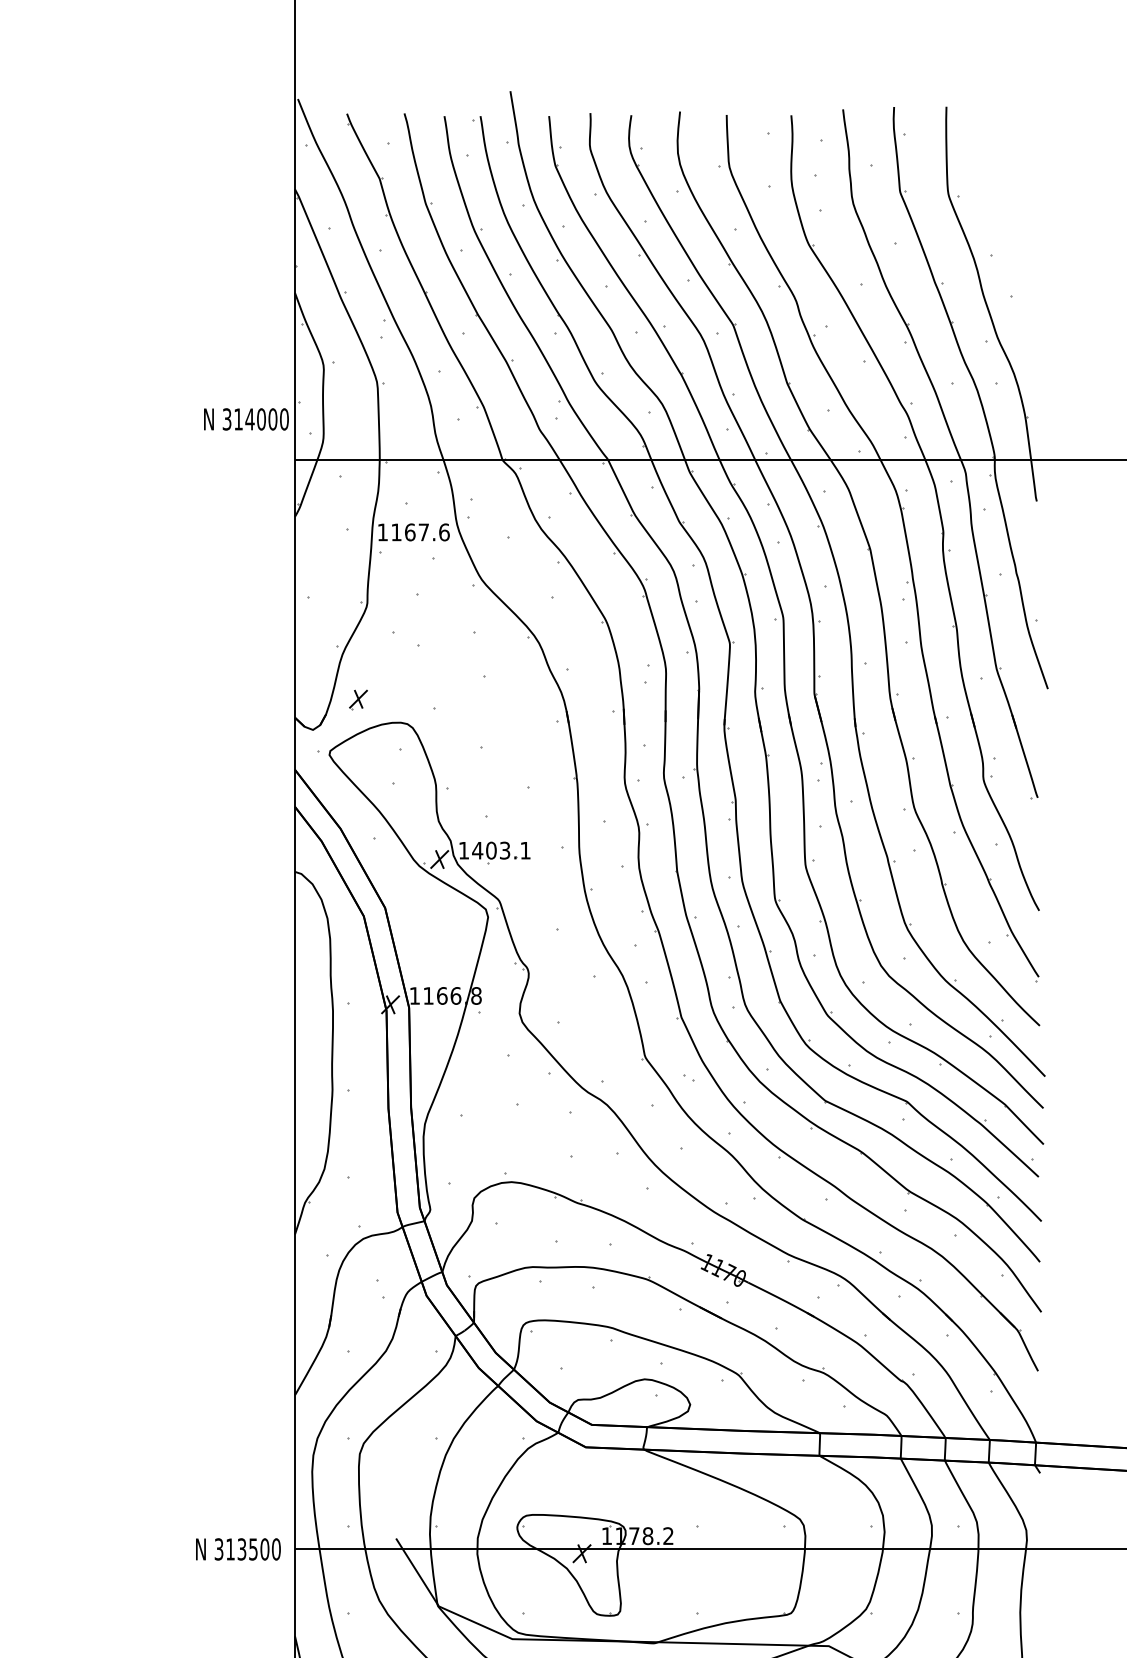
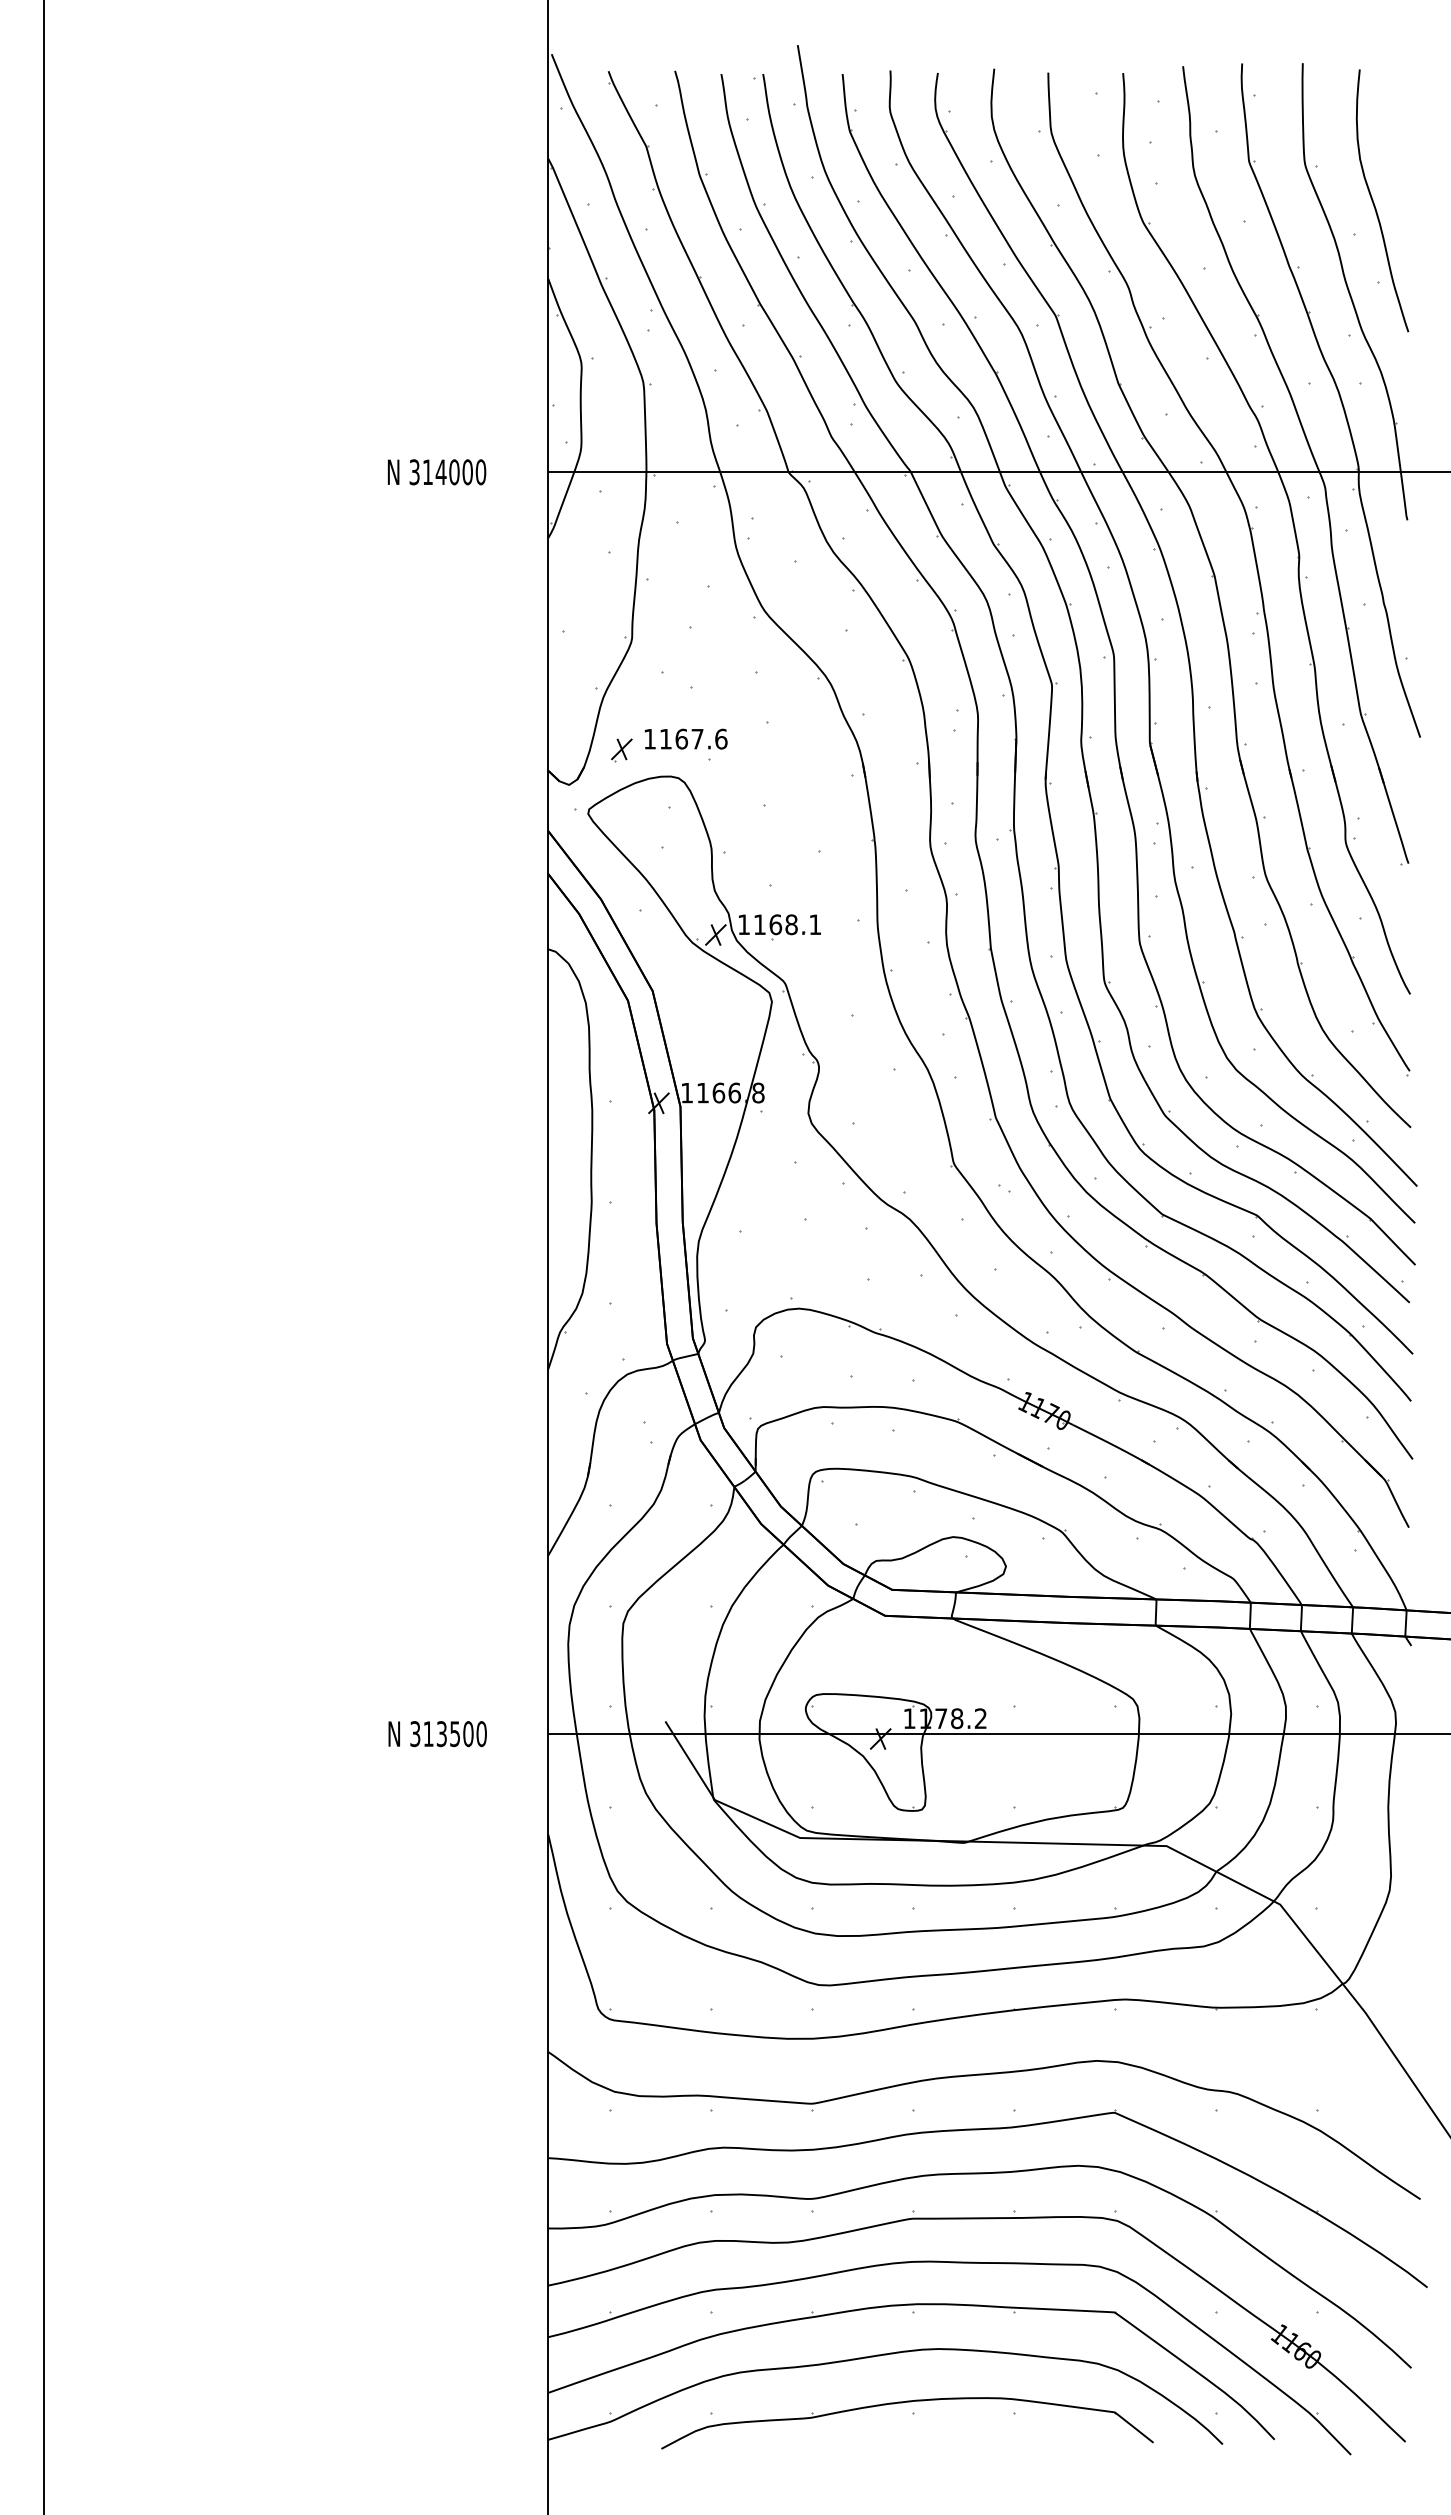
curve: (1008, 227) -> (1374, 202), added
text: (245, 419) -> (436, 472), moved
part: (414, 531) -> (686, 738), moved
text: (491, 850) -> (775, 924), 1403.1 -> 1168.1
text: (238, 1549) -> (437, 1734), moved

